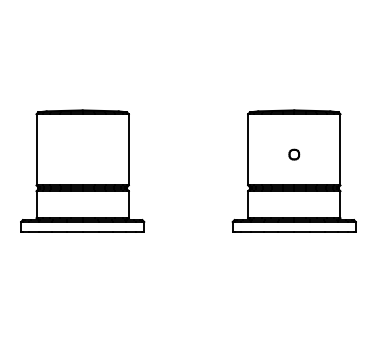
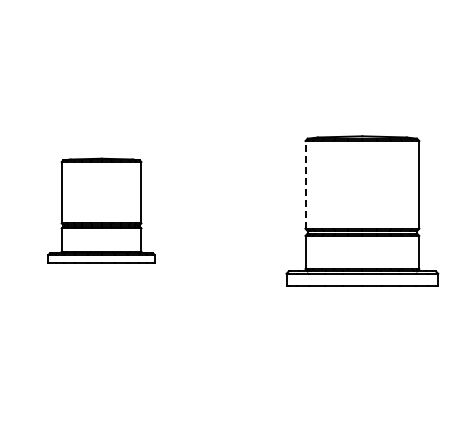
line: (248, 149) -> (305, 184), solid -> dashed
part: (294, 154) -> (362, 190), removed
part: (82, 170) -> (101, 210), size x0.7

